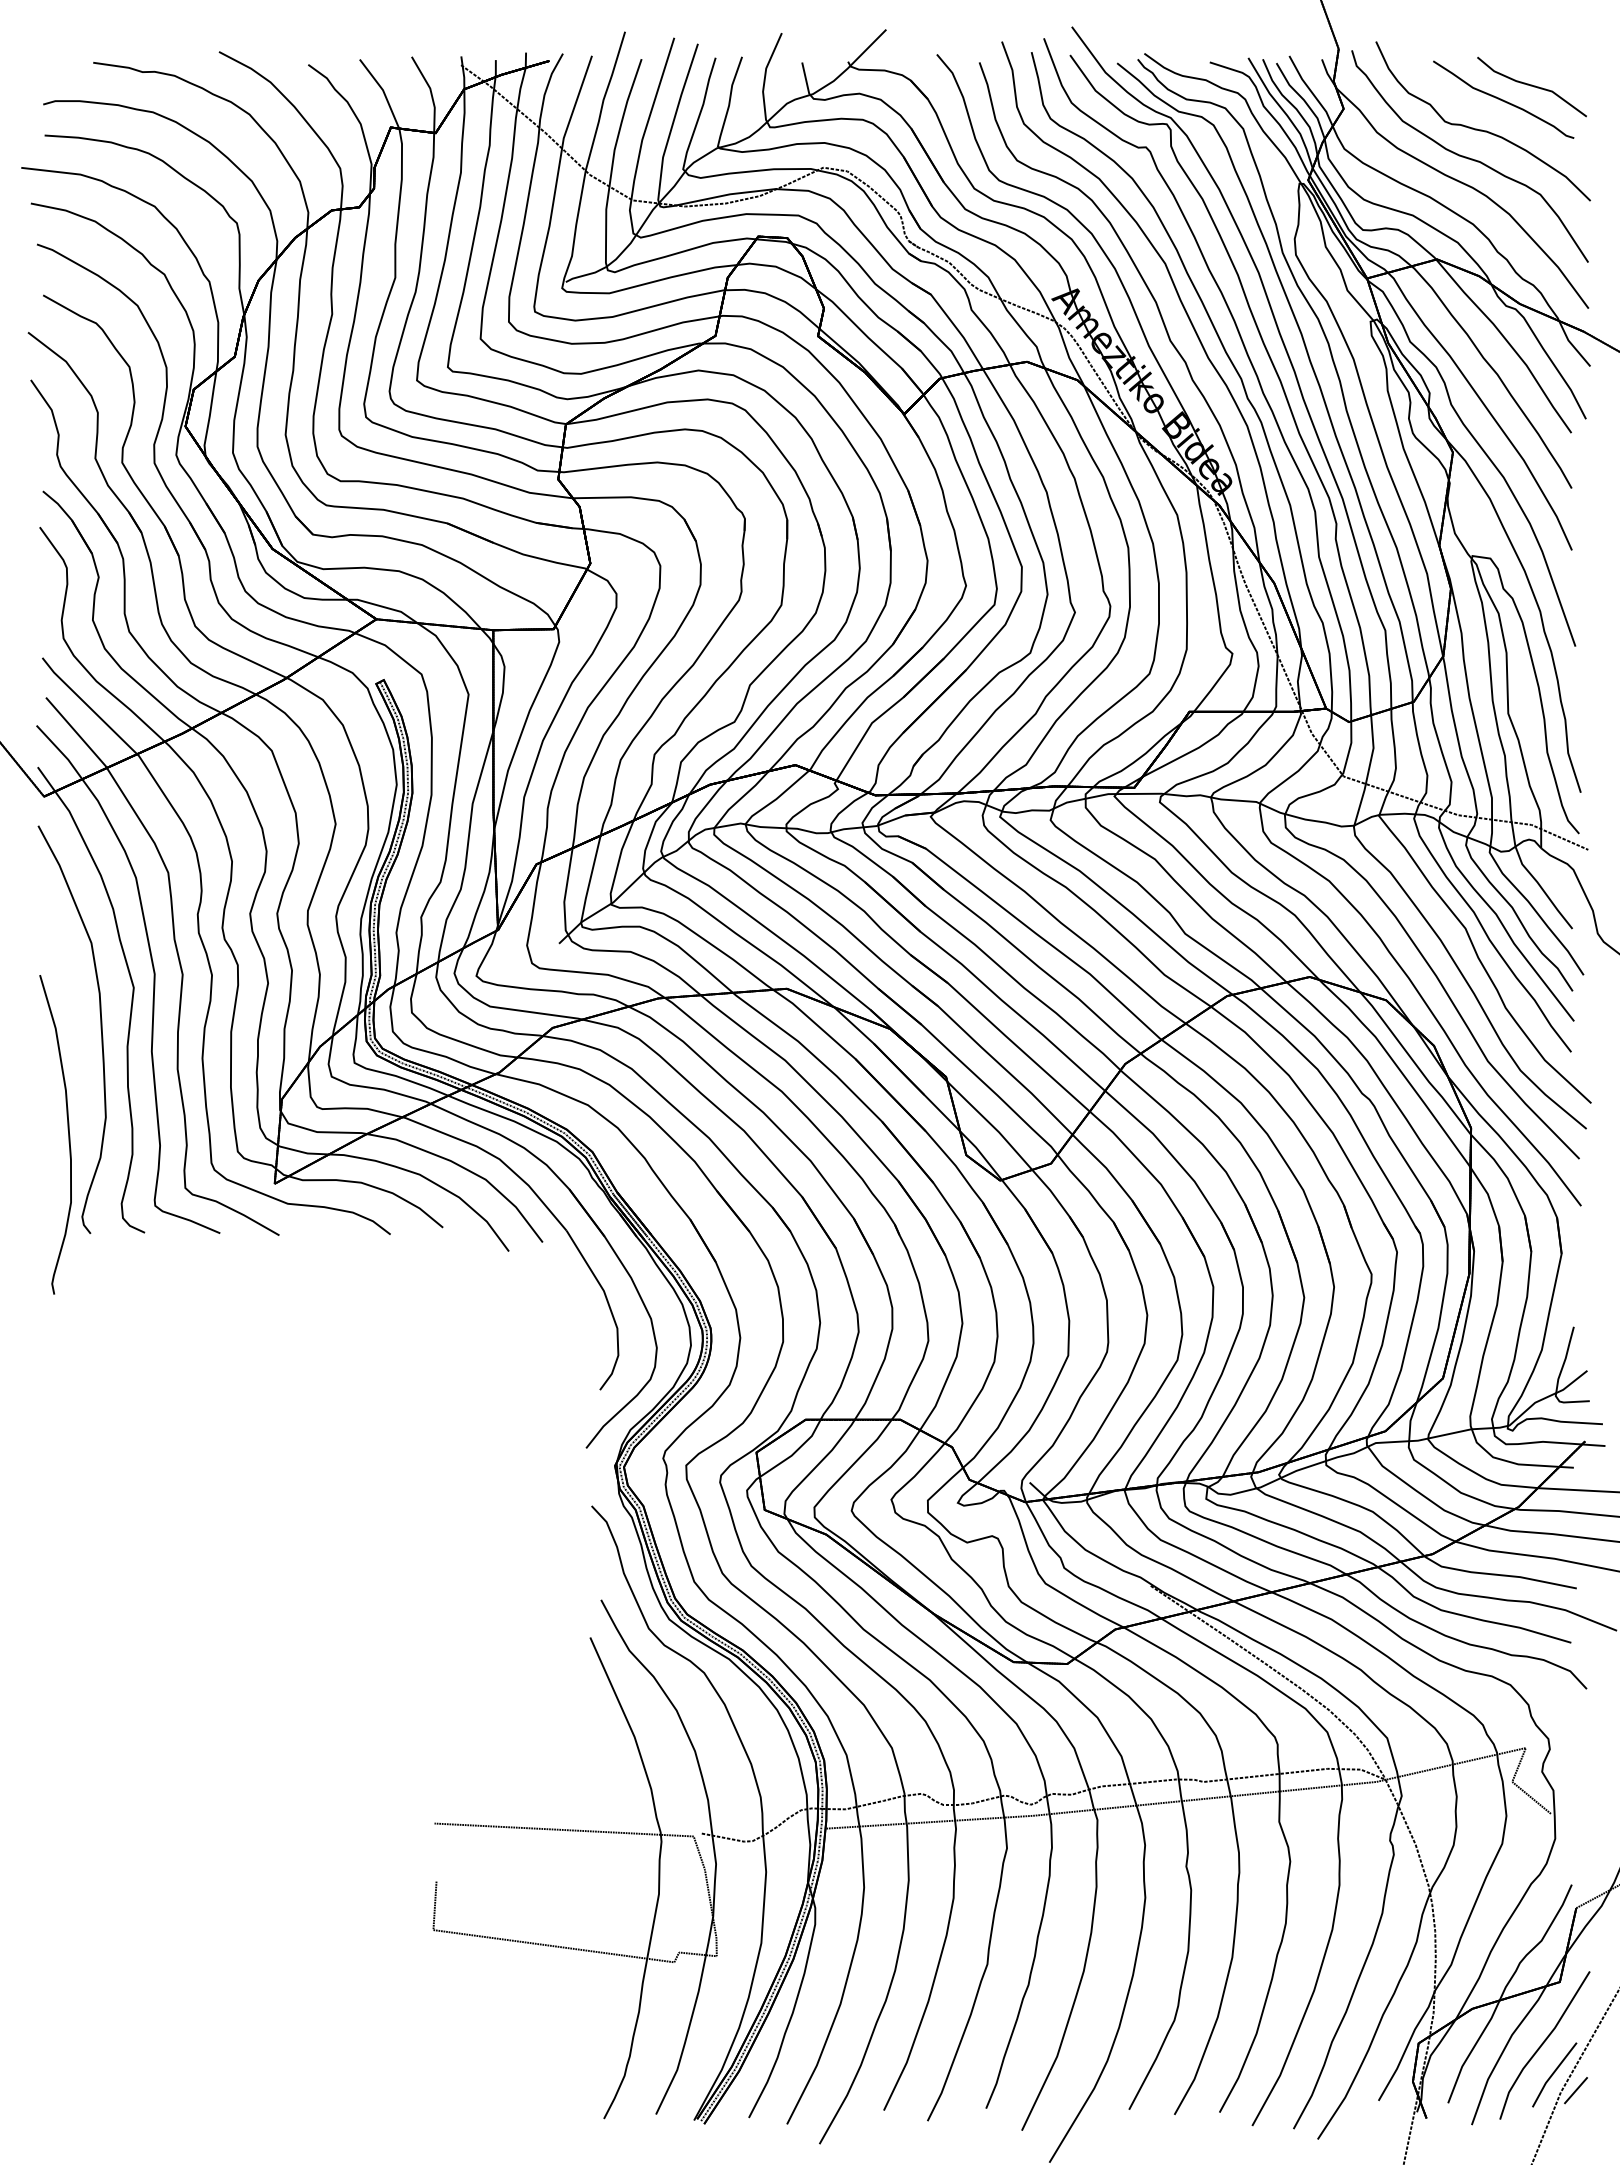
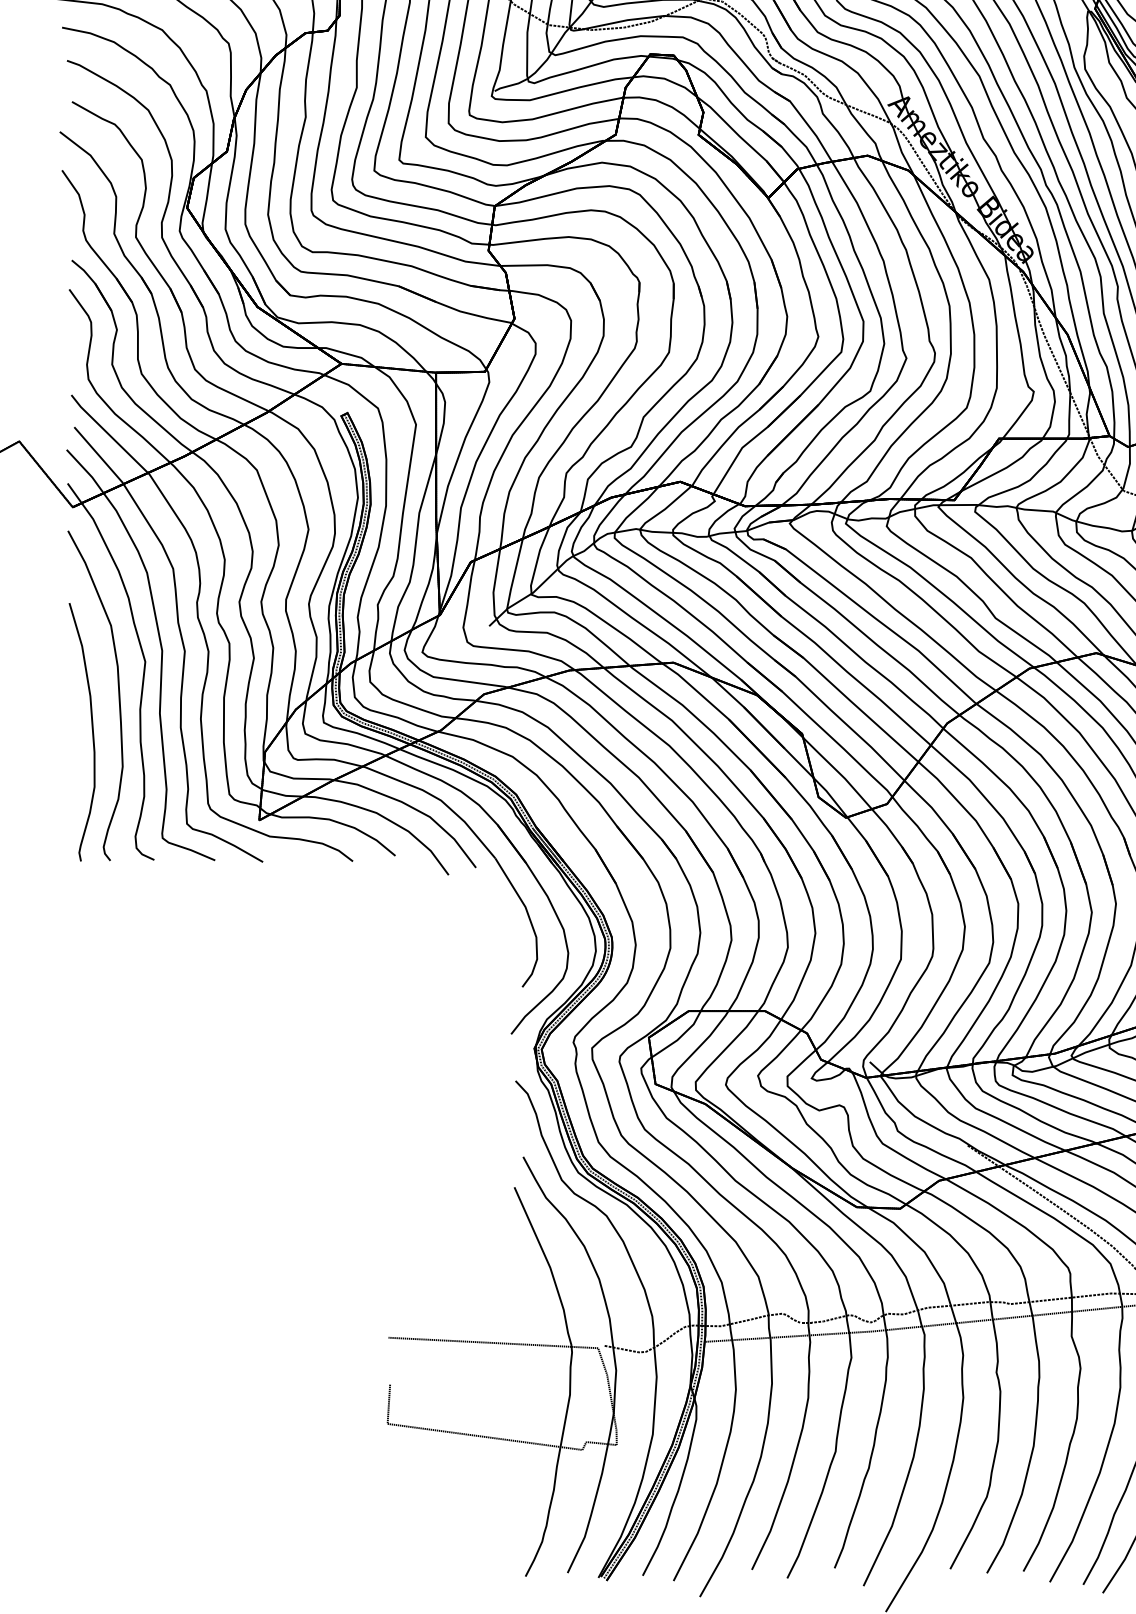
curve: (67, 1129) -> (91, 727), moved

